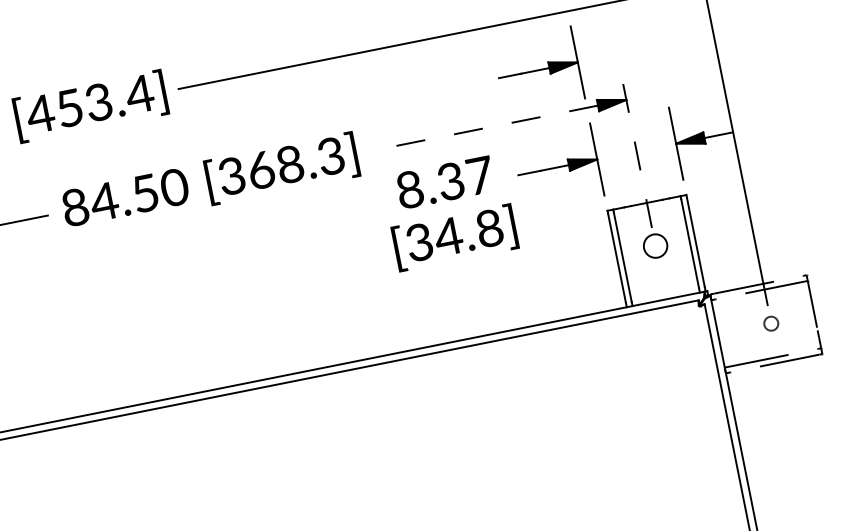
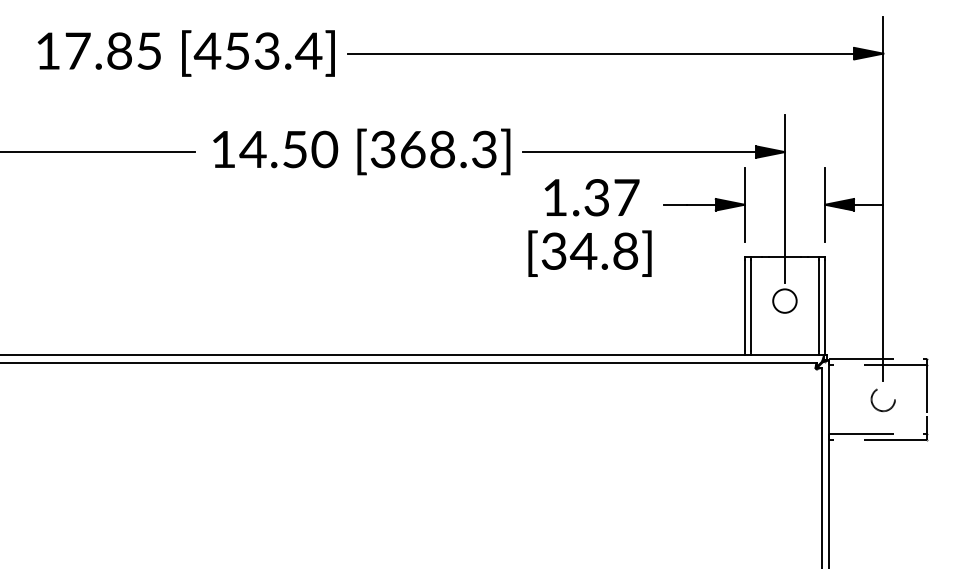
part: (538, 70) -> (704, 105), removed
line: (483, 128) -> (639, 152), dashed -> solid
line: (635, 146) -> (784, 199), dashed -> solid
text: (410, 189) -> (555, 197), 8.37 -> 1.37
text: (75, 207) -> (223, 149), 84.50 -> 14.50
circle: (770, 324) -> (882, 400), size x1.67

